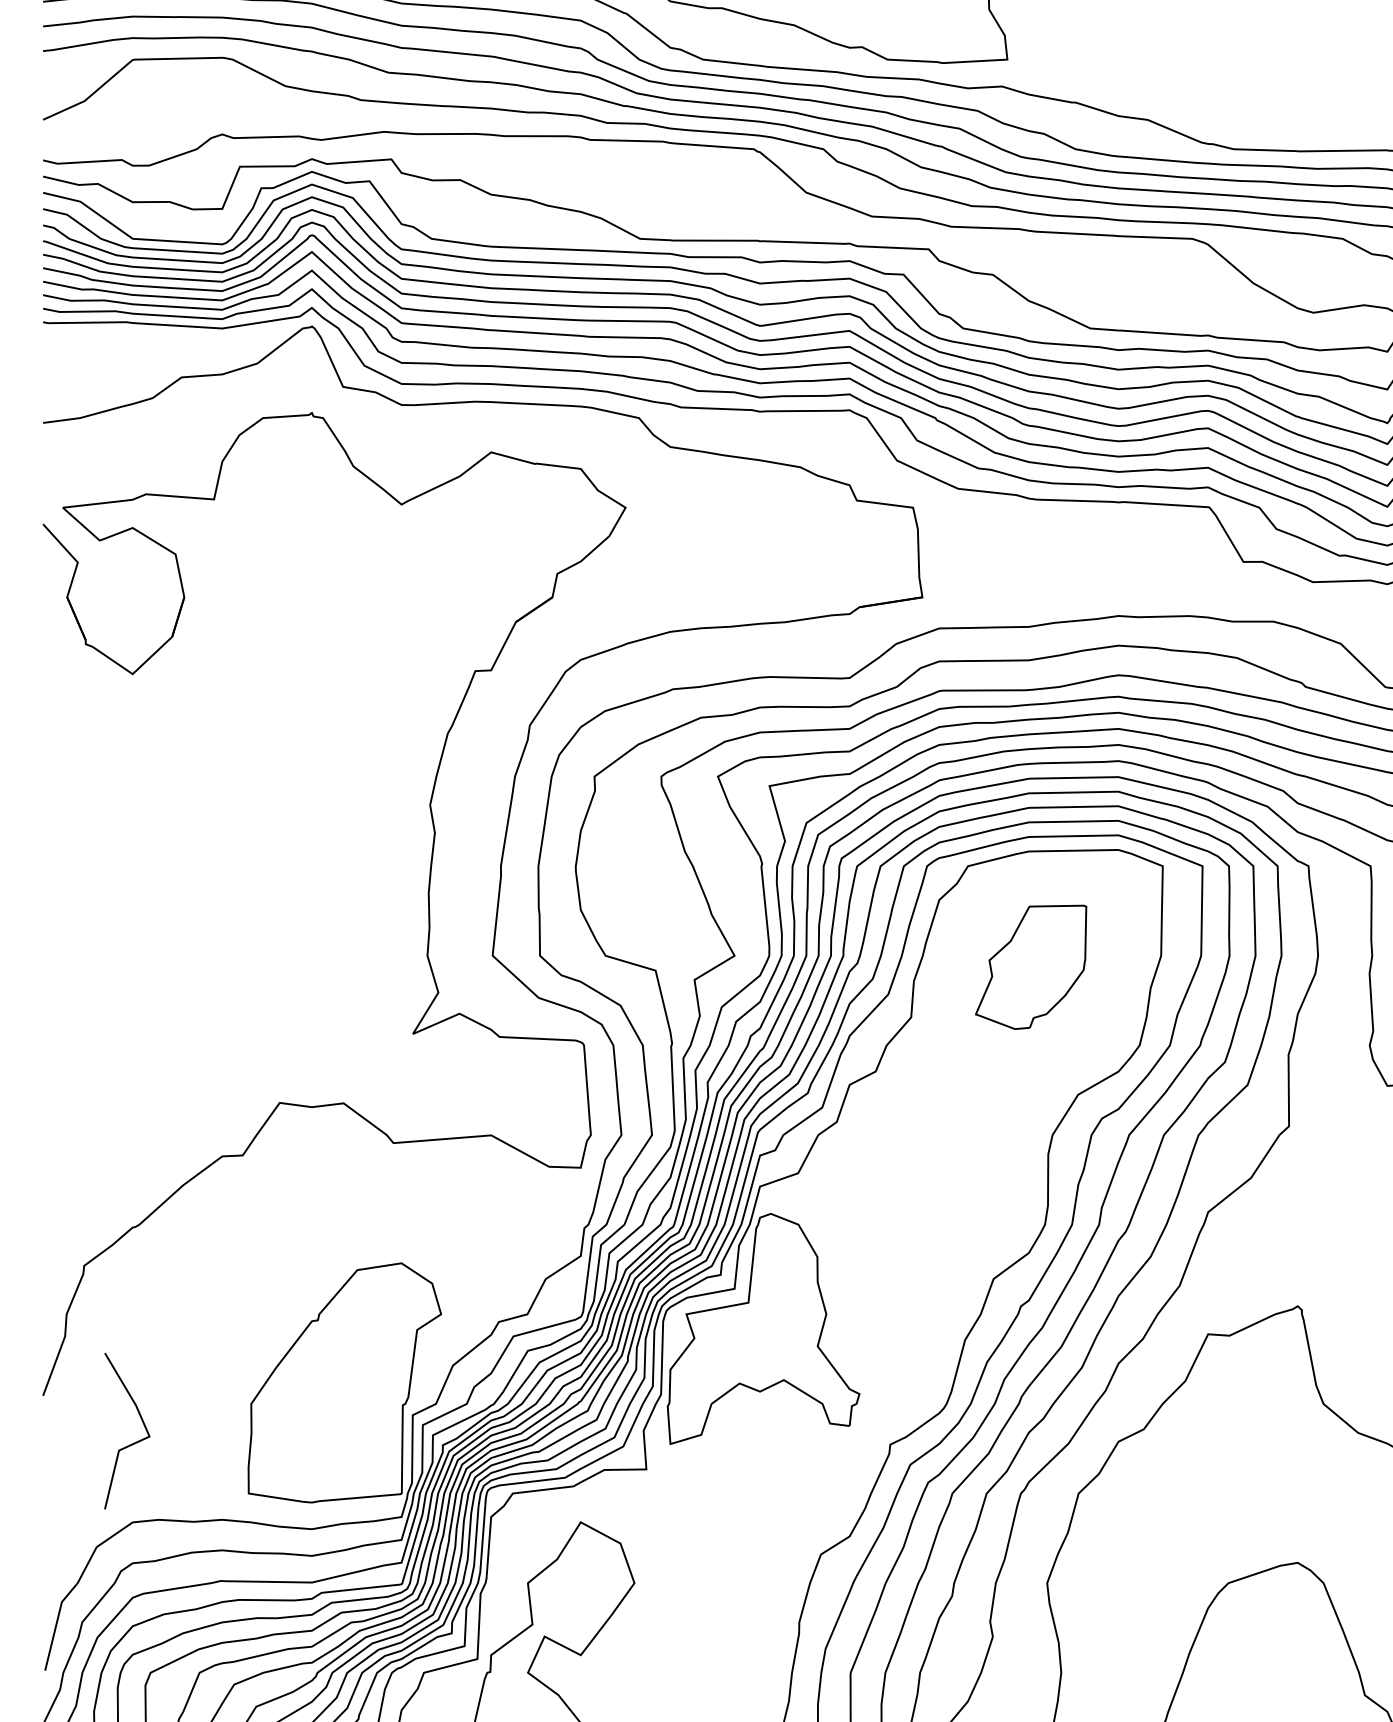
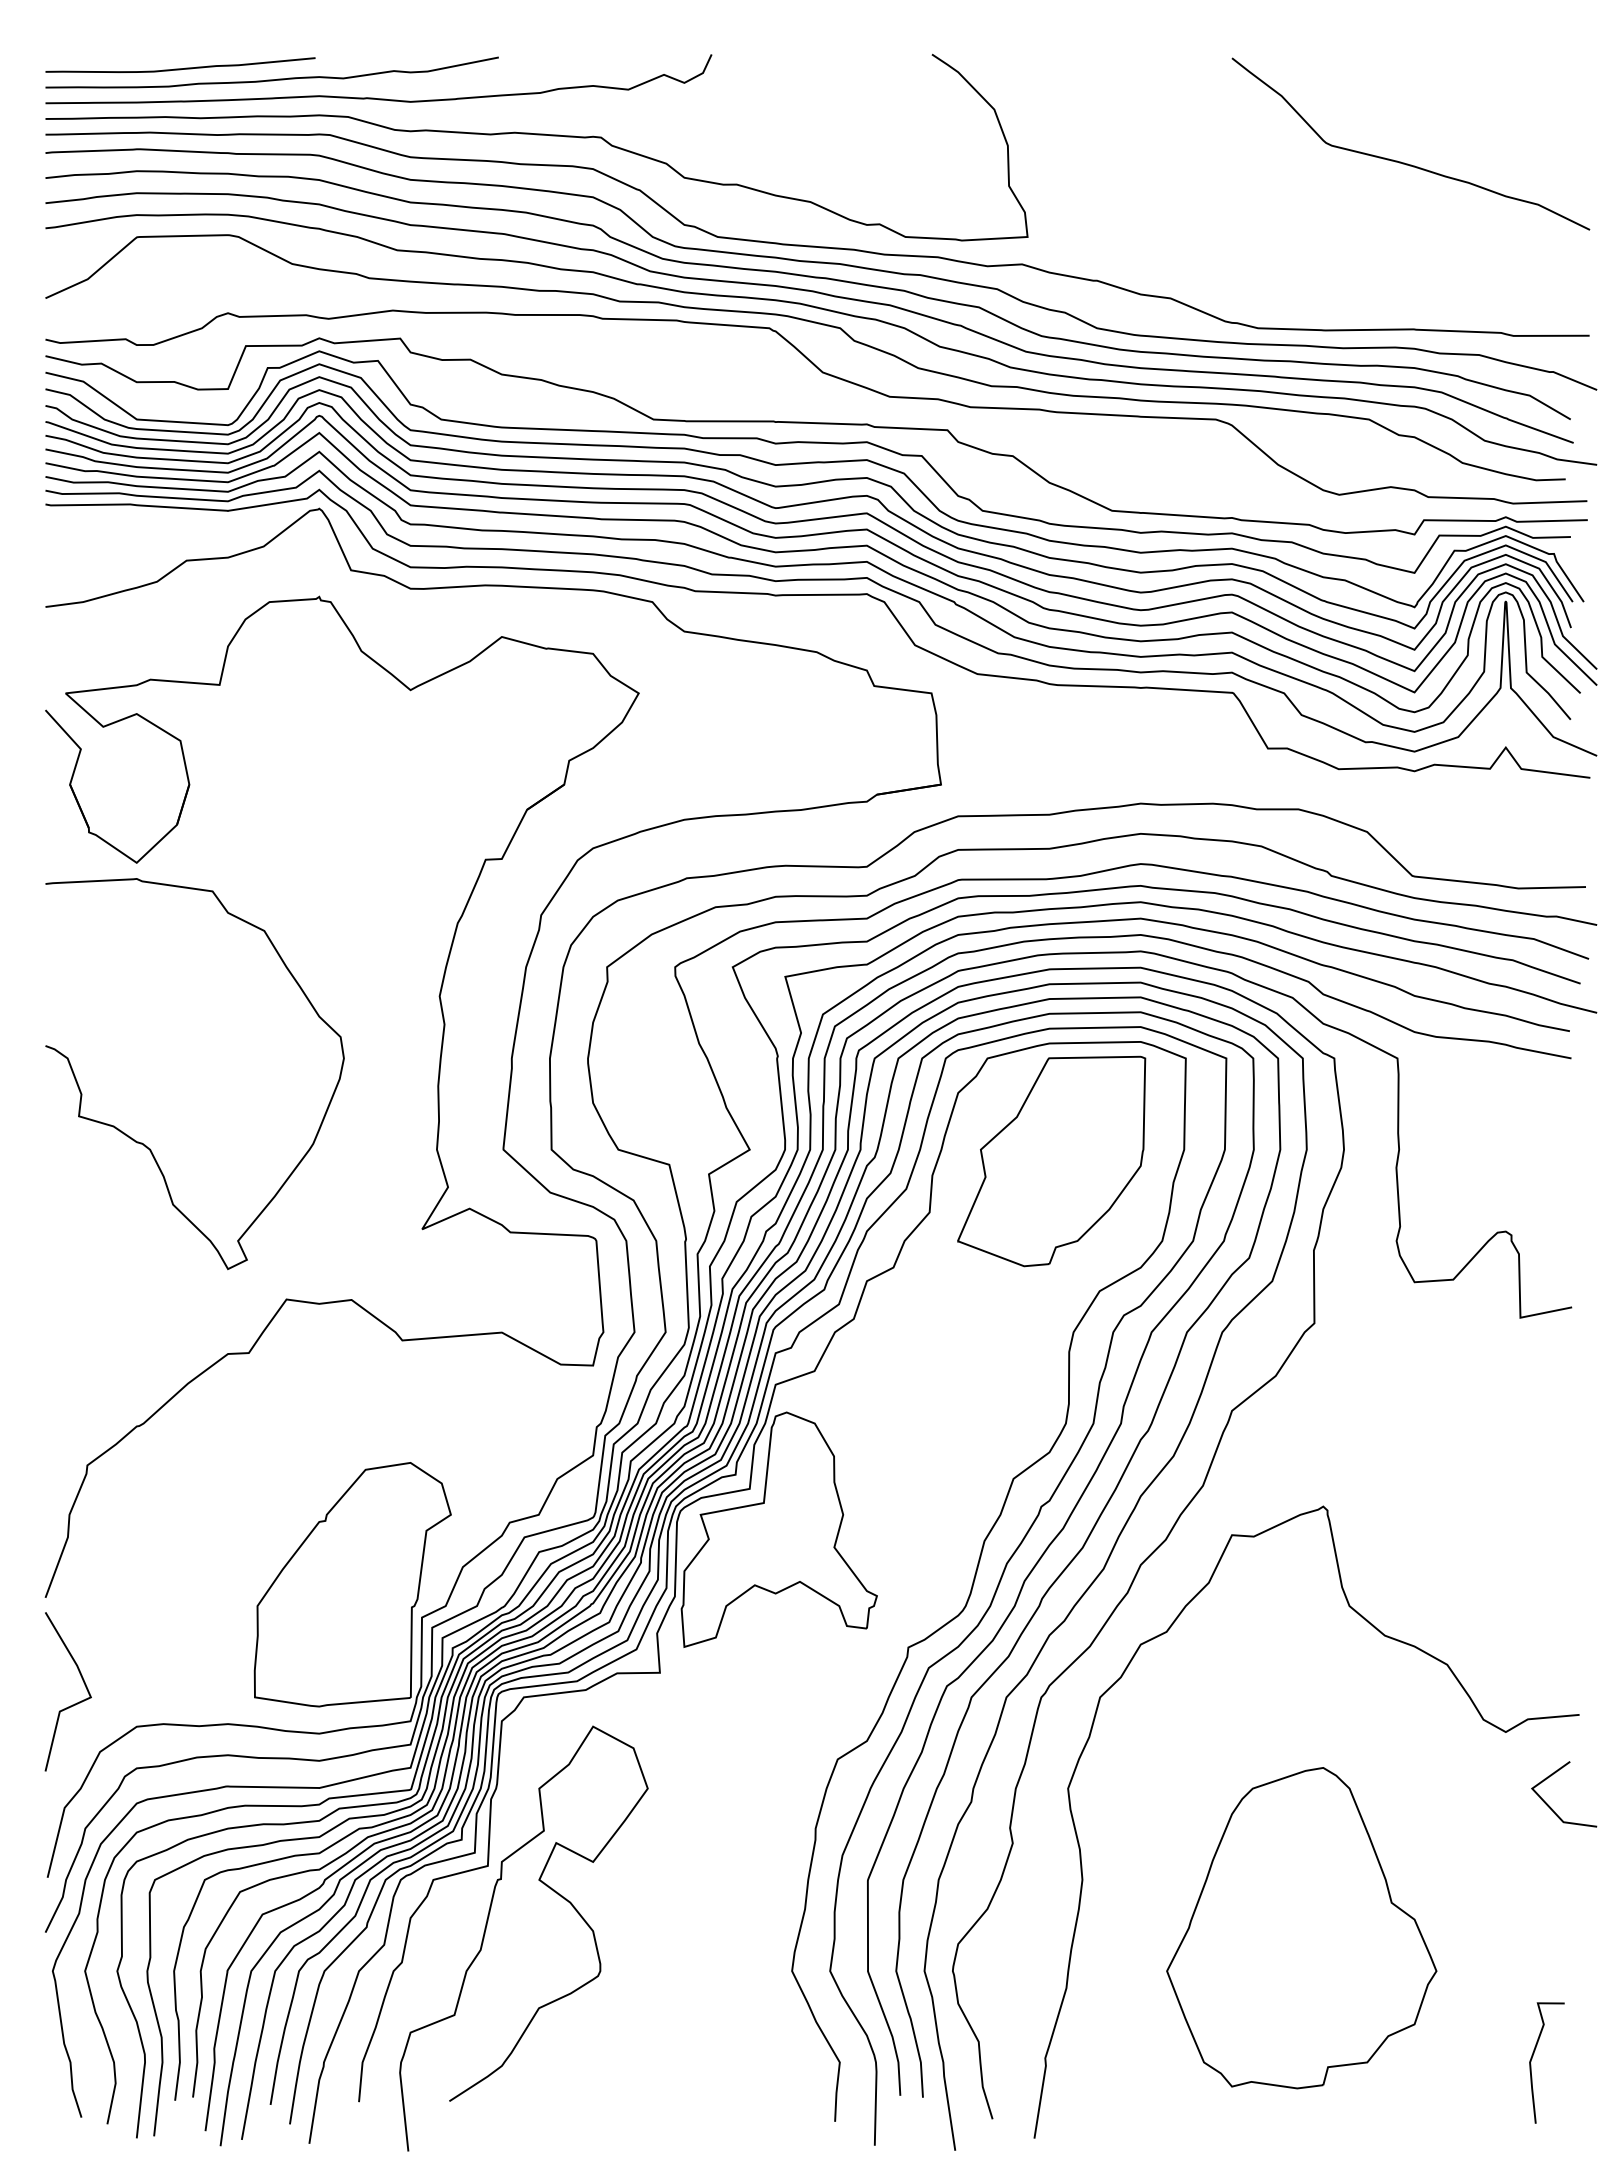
curve: (141, 950) -> (145, 1144), added
part: (1030, 967) -> (1051, 1161), size x1.67
line: (133, 1442) -> (74, 1703), moved

